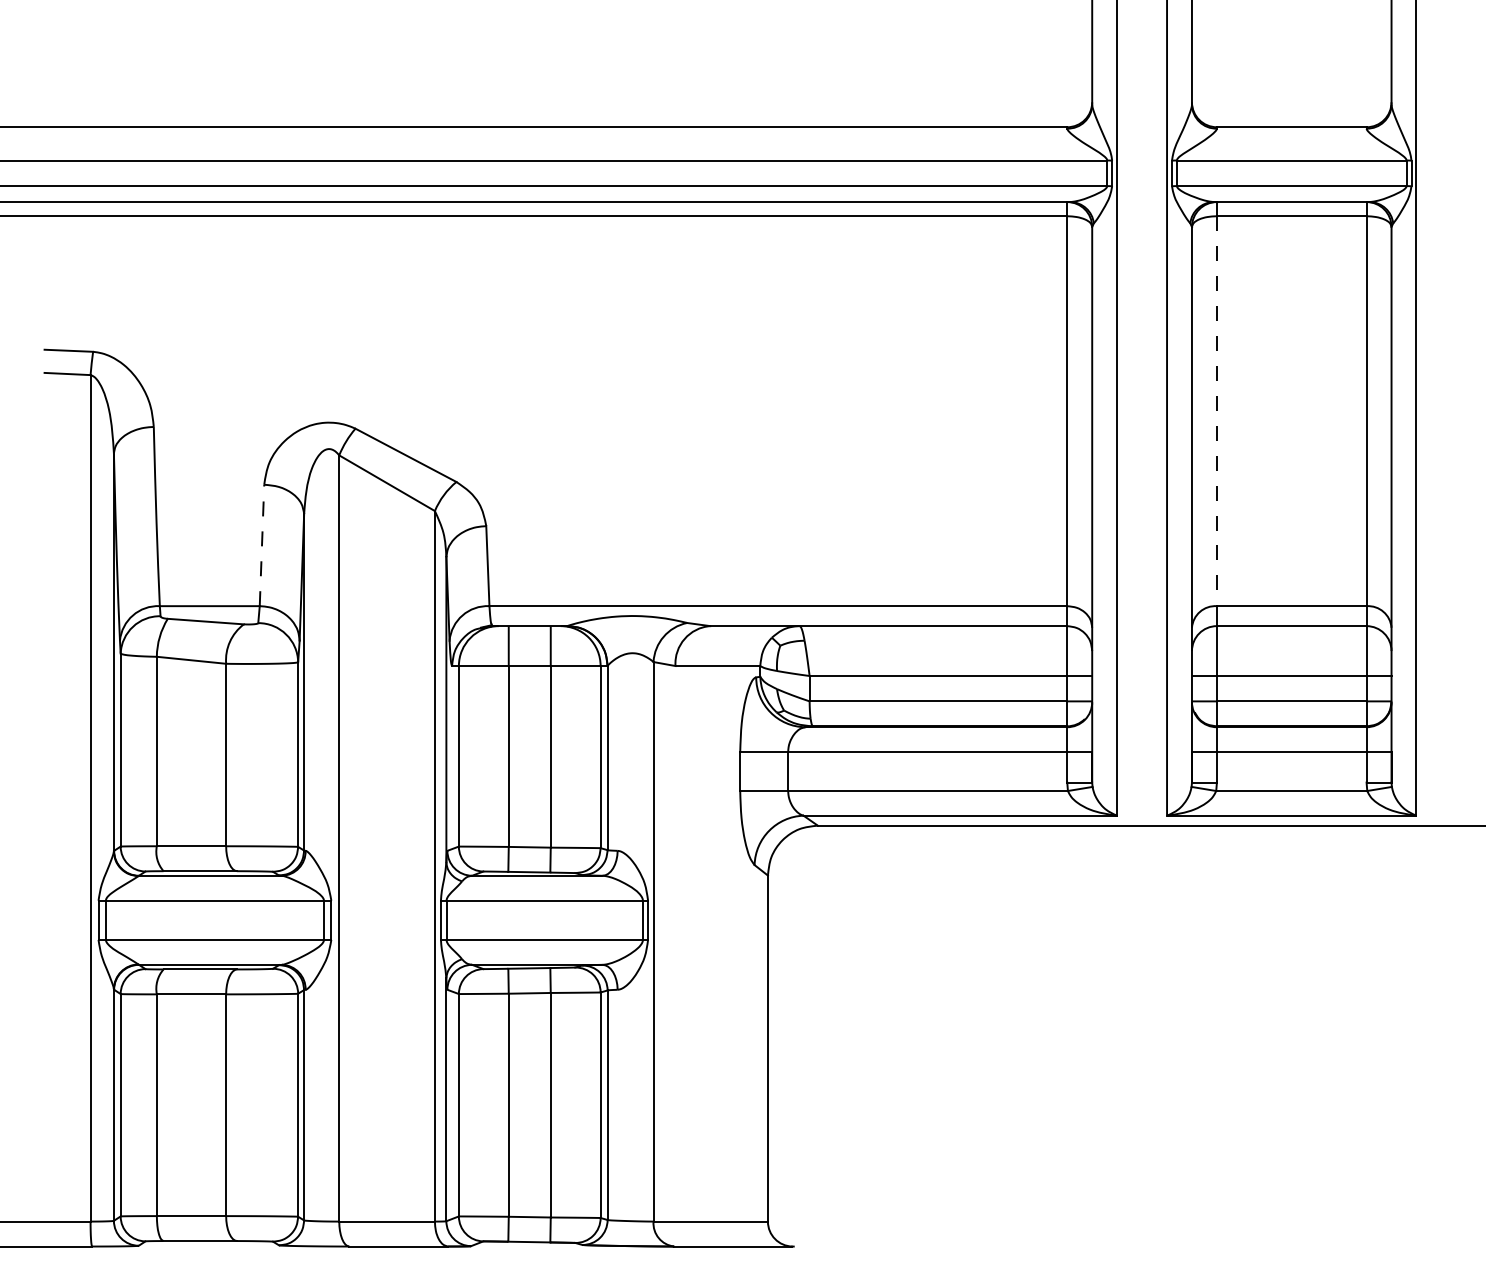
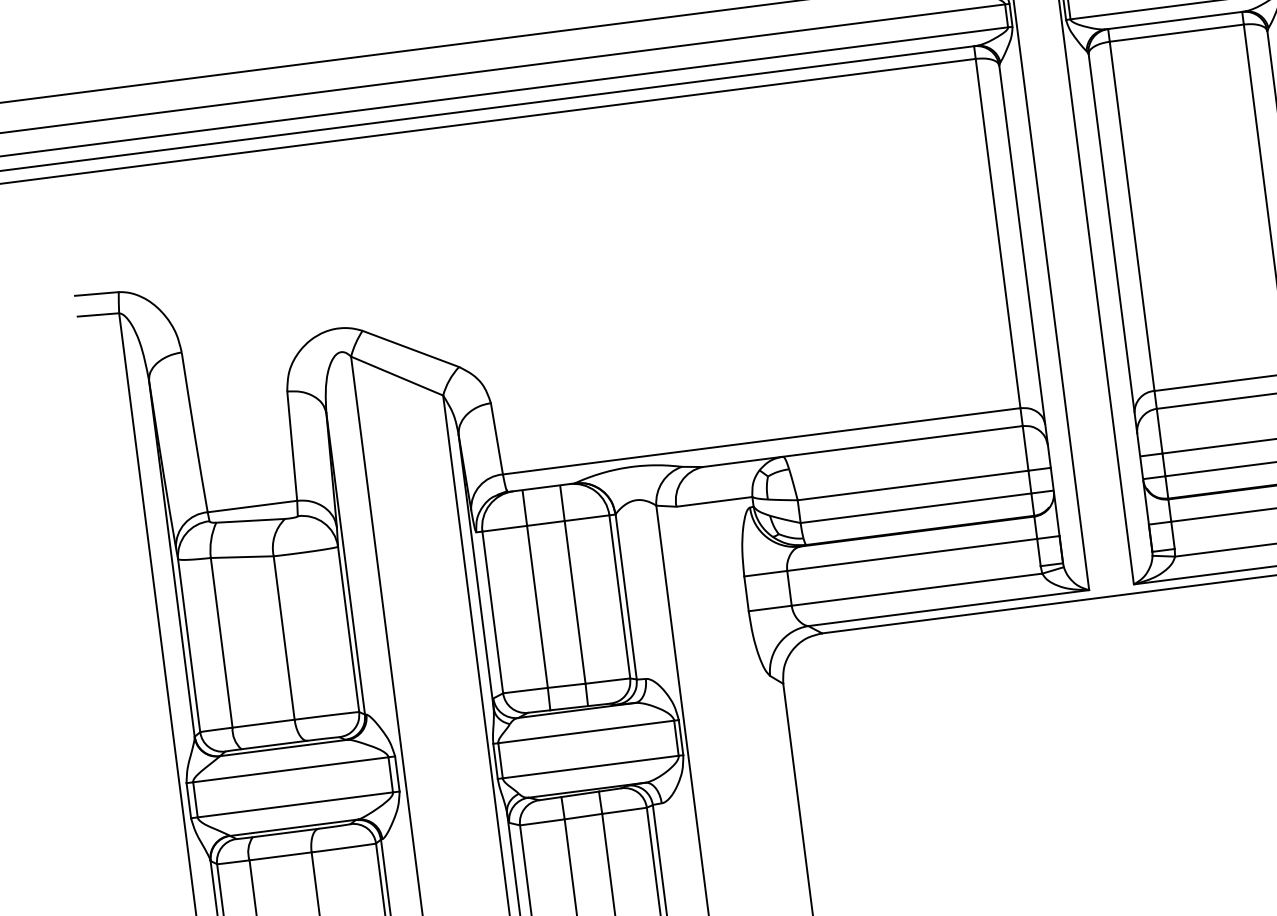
line: (1216, 411) -> (1131, 216), dashed -> solid
line: (262, 545) -> (292, 446), dashed -> solid

